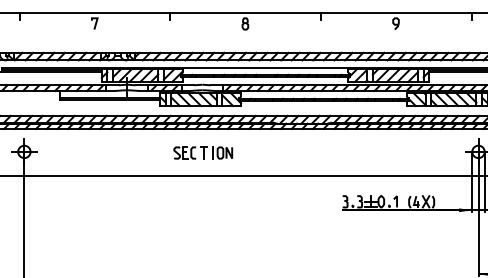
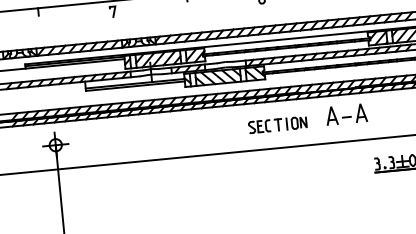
part: (319, 148) -> (346, 113), added
part: (203, 152) -> (278, 124), moved

